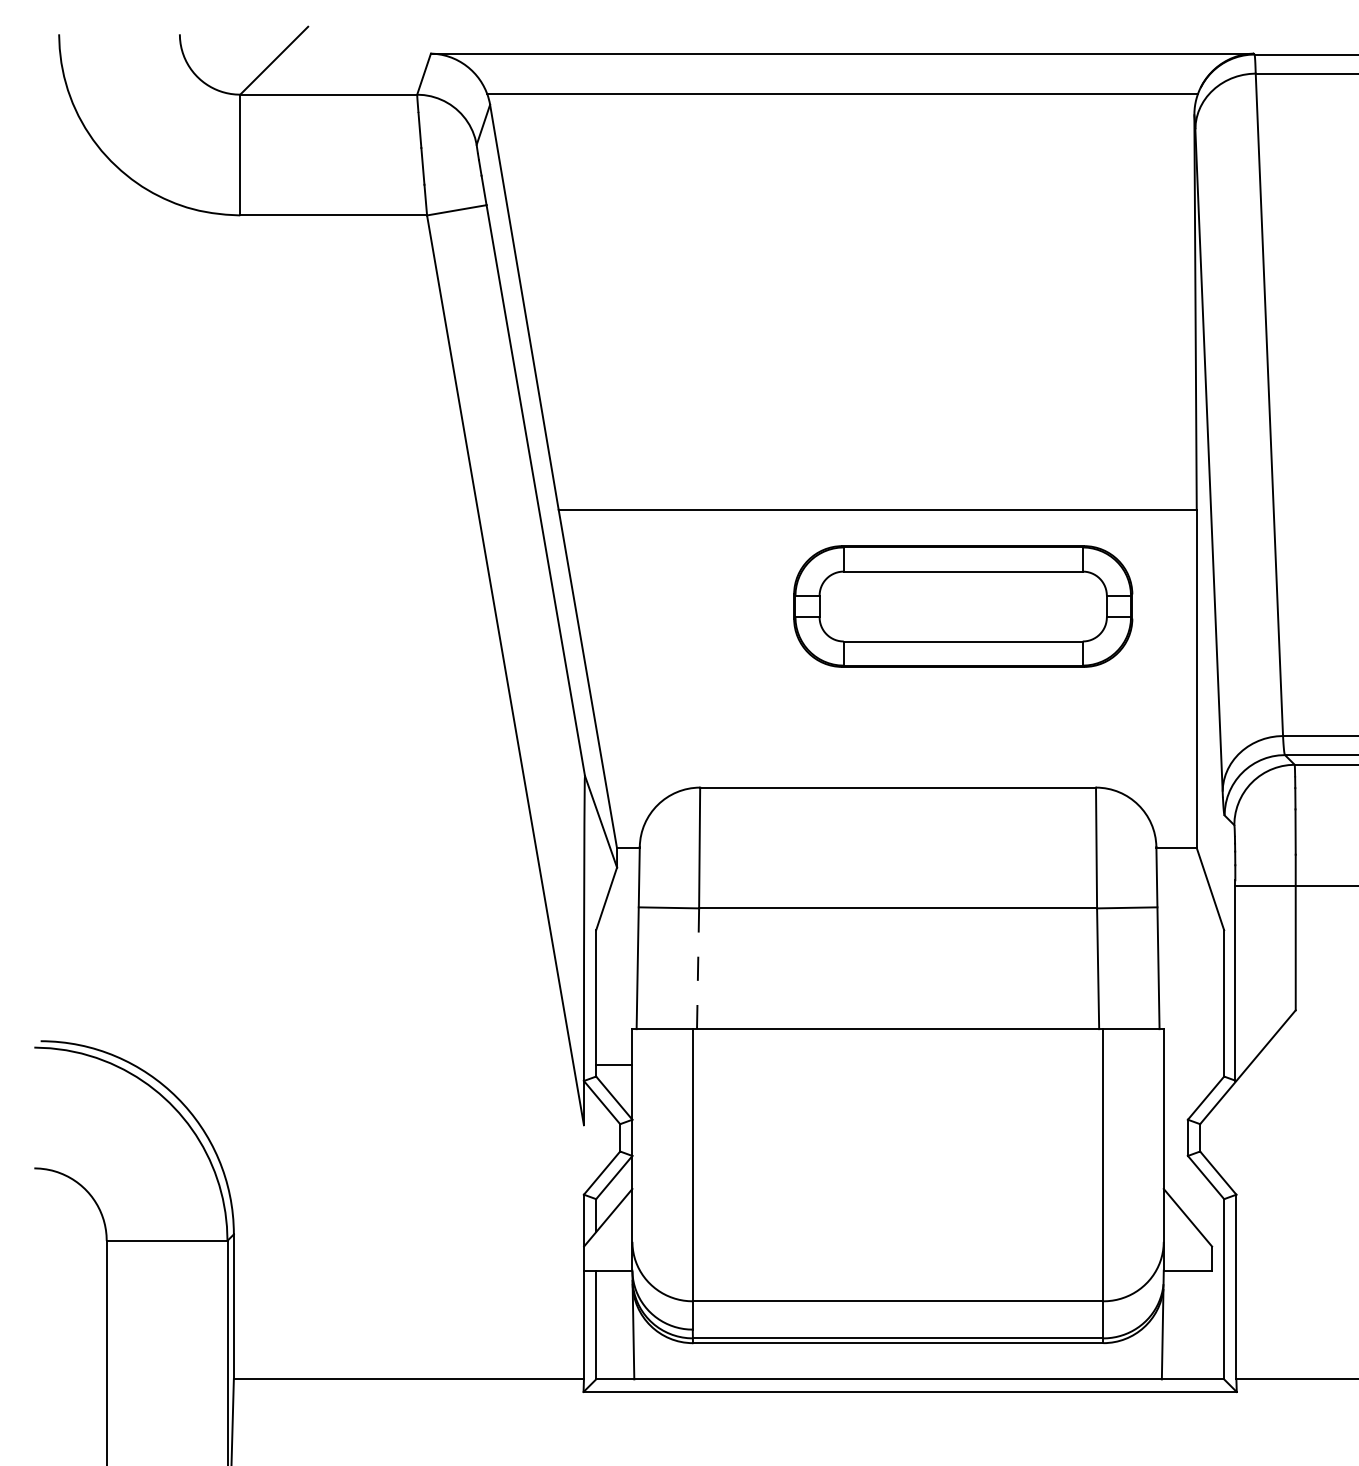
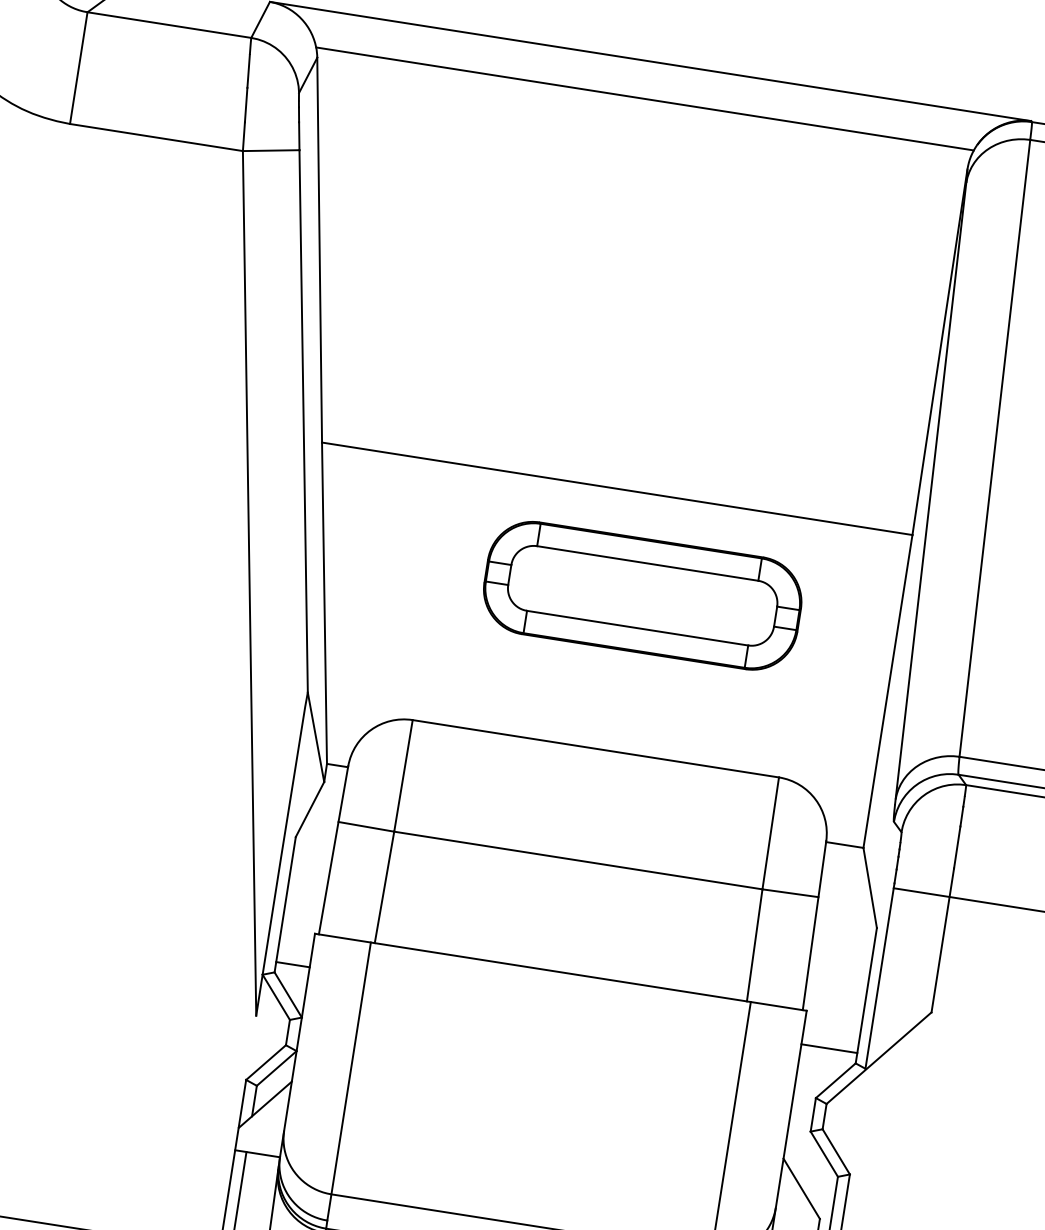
part: (963, 606) -> (642, 595), moved
line: (698, 968) -> (384, 887), dashed -> solid
line: (1193, 1065) -> (828, 1048), added

